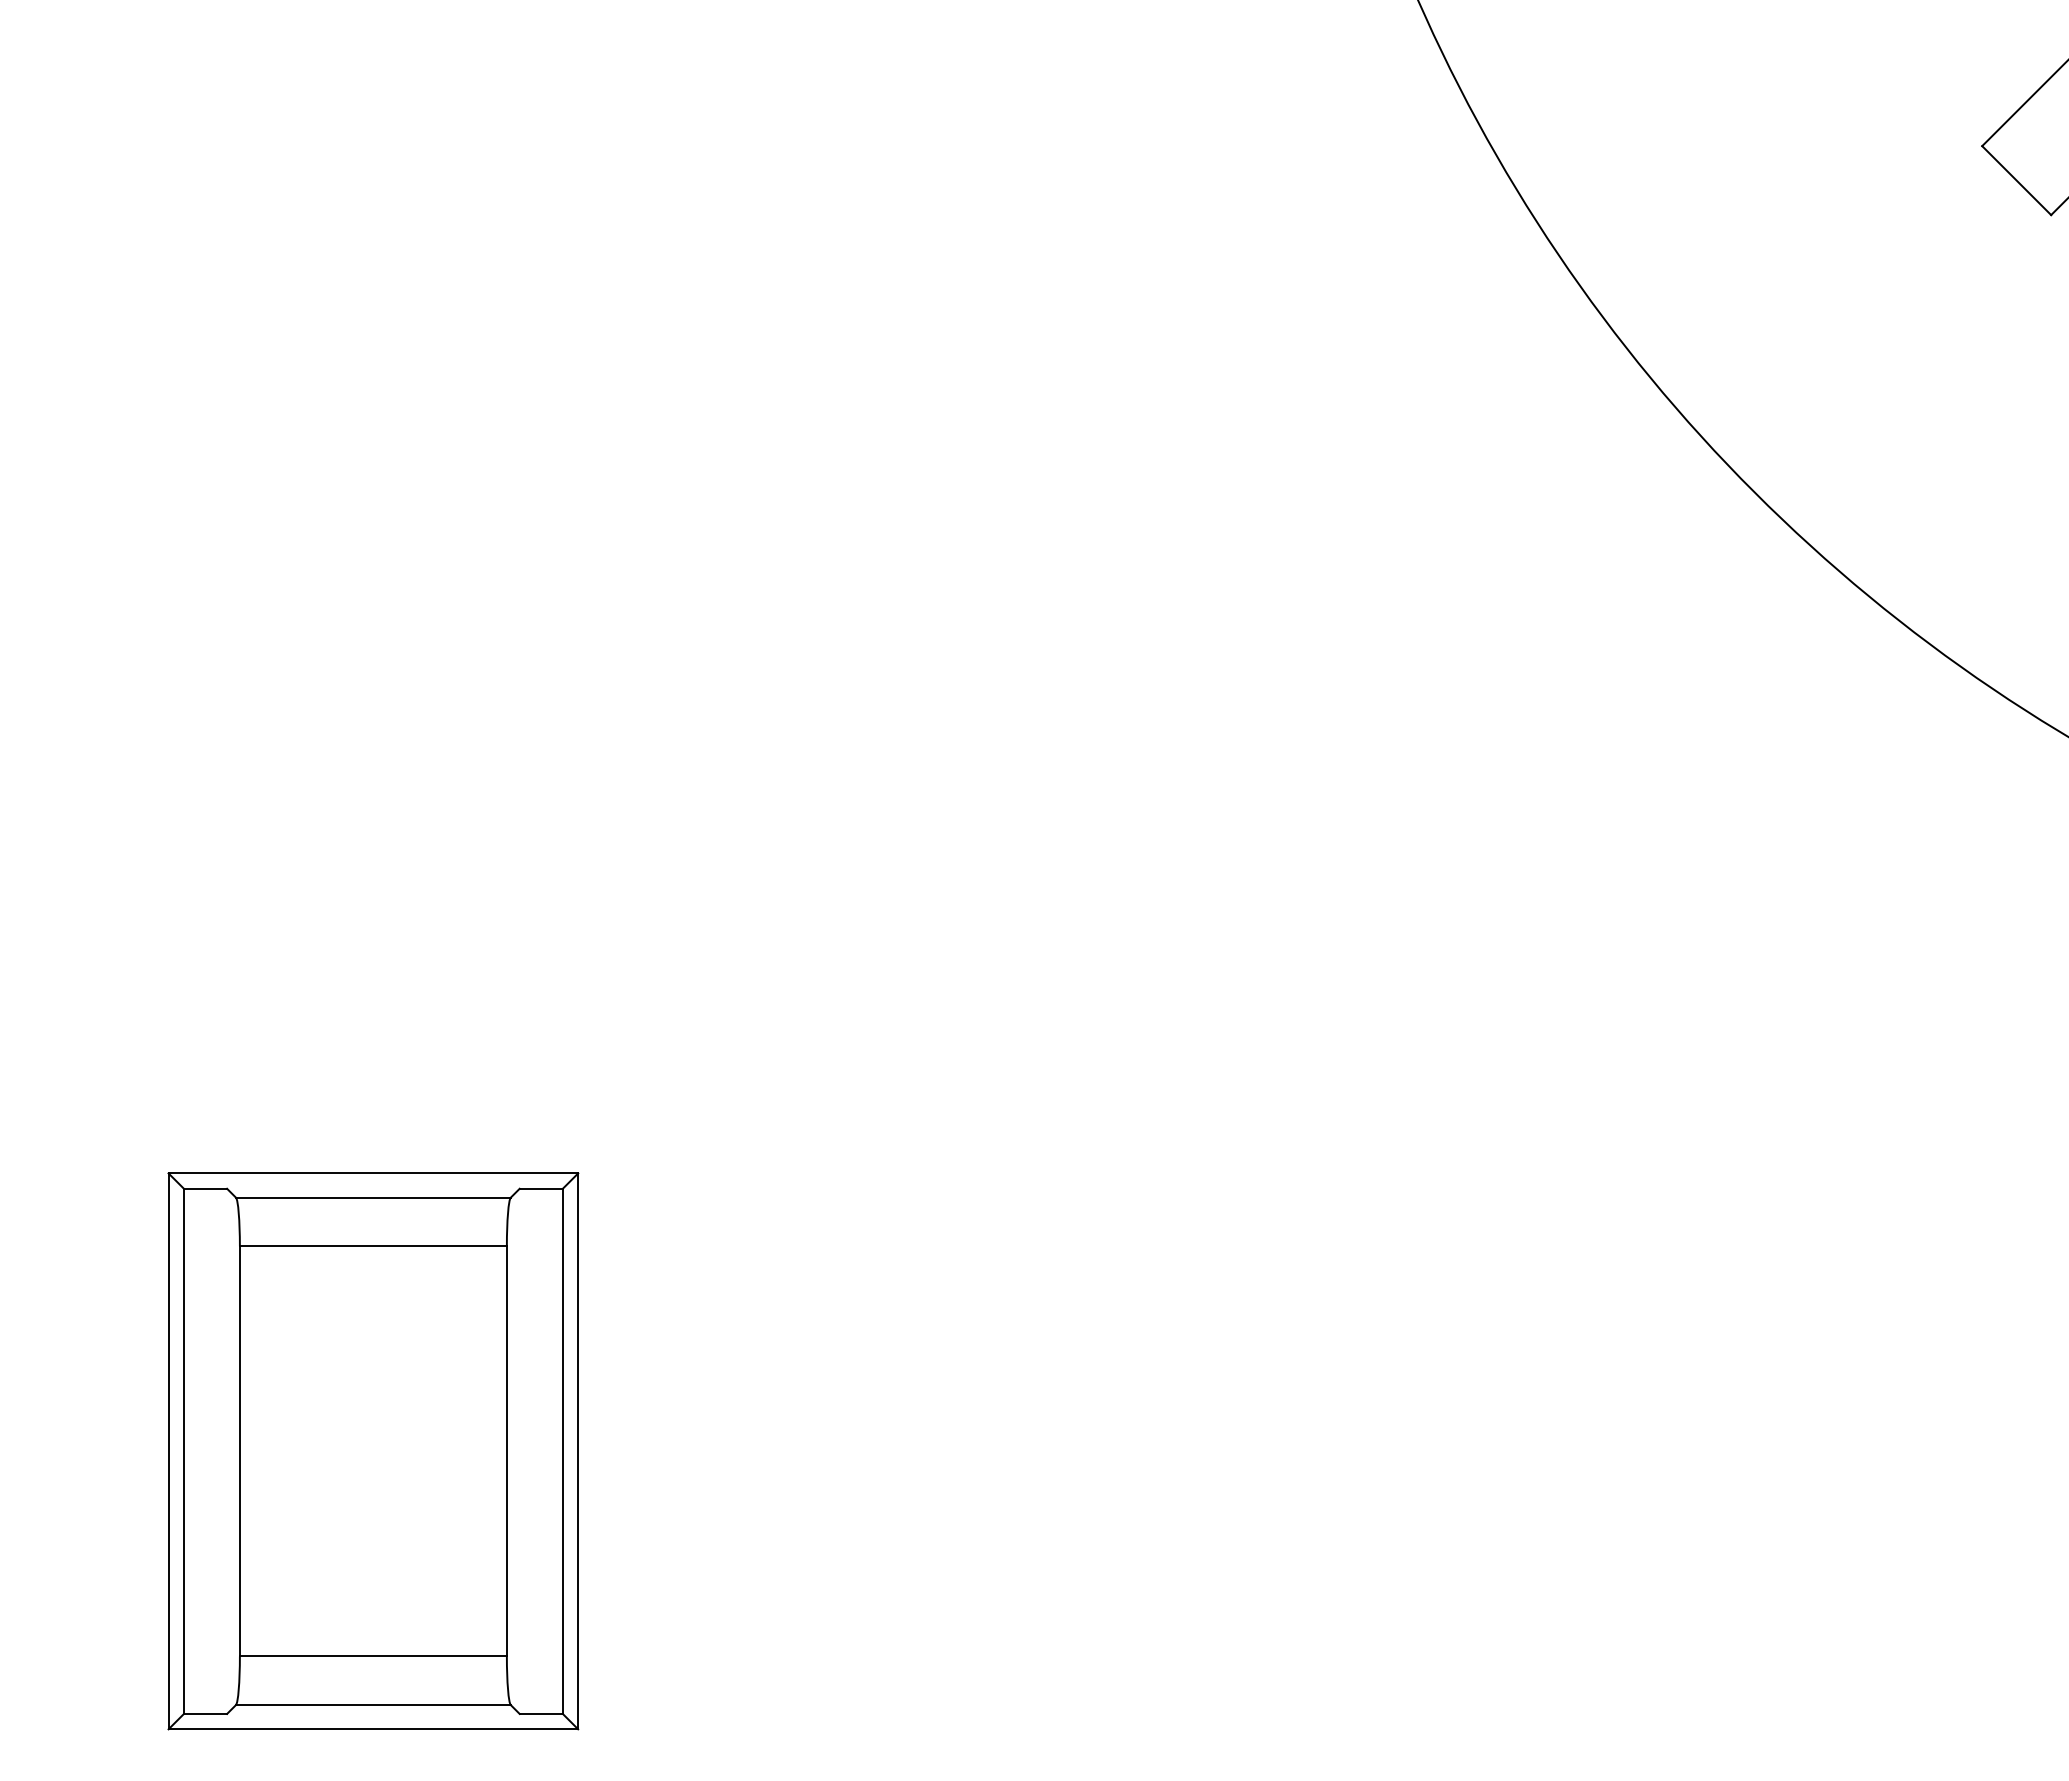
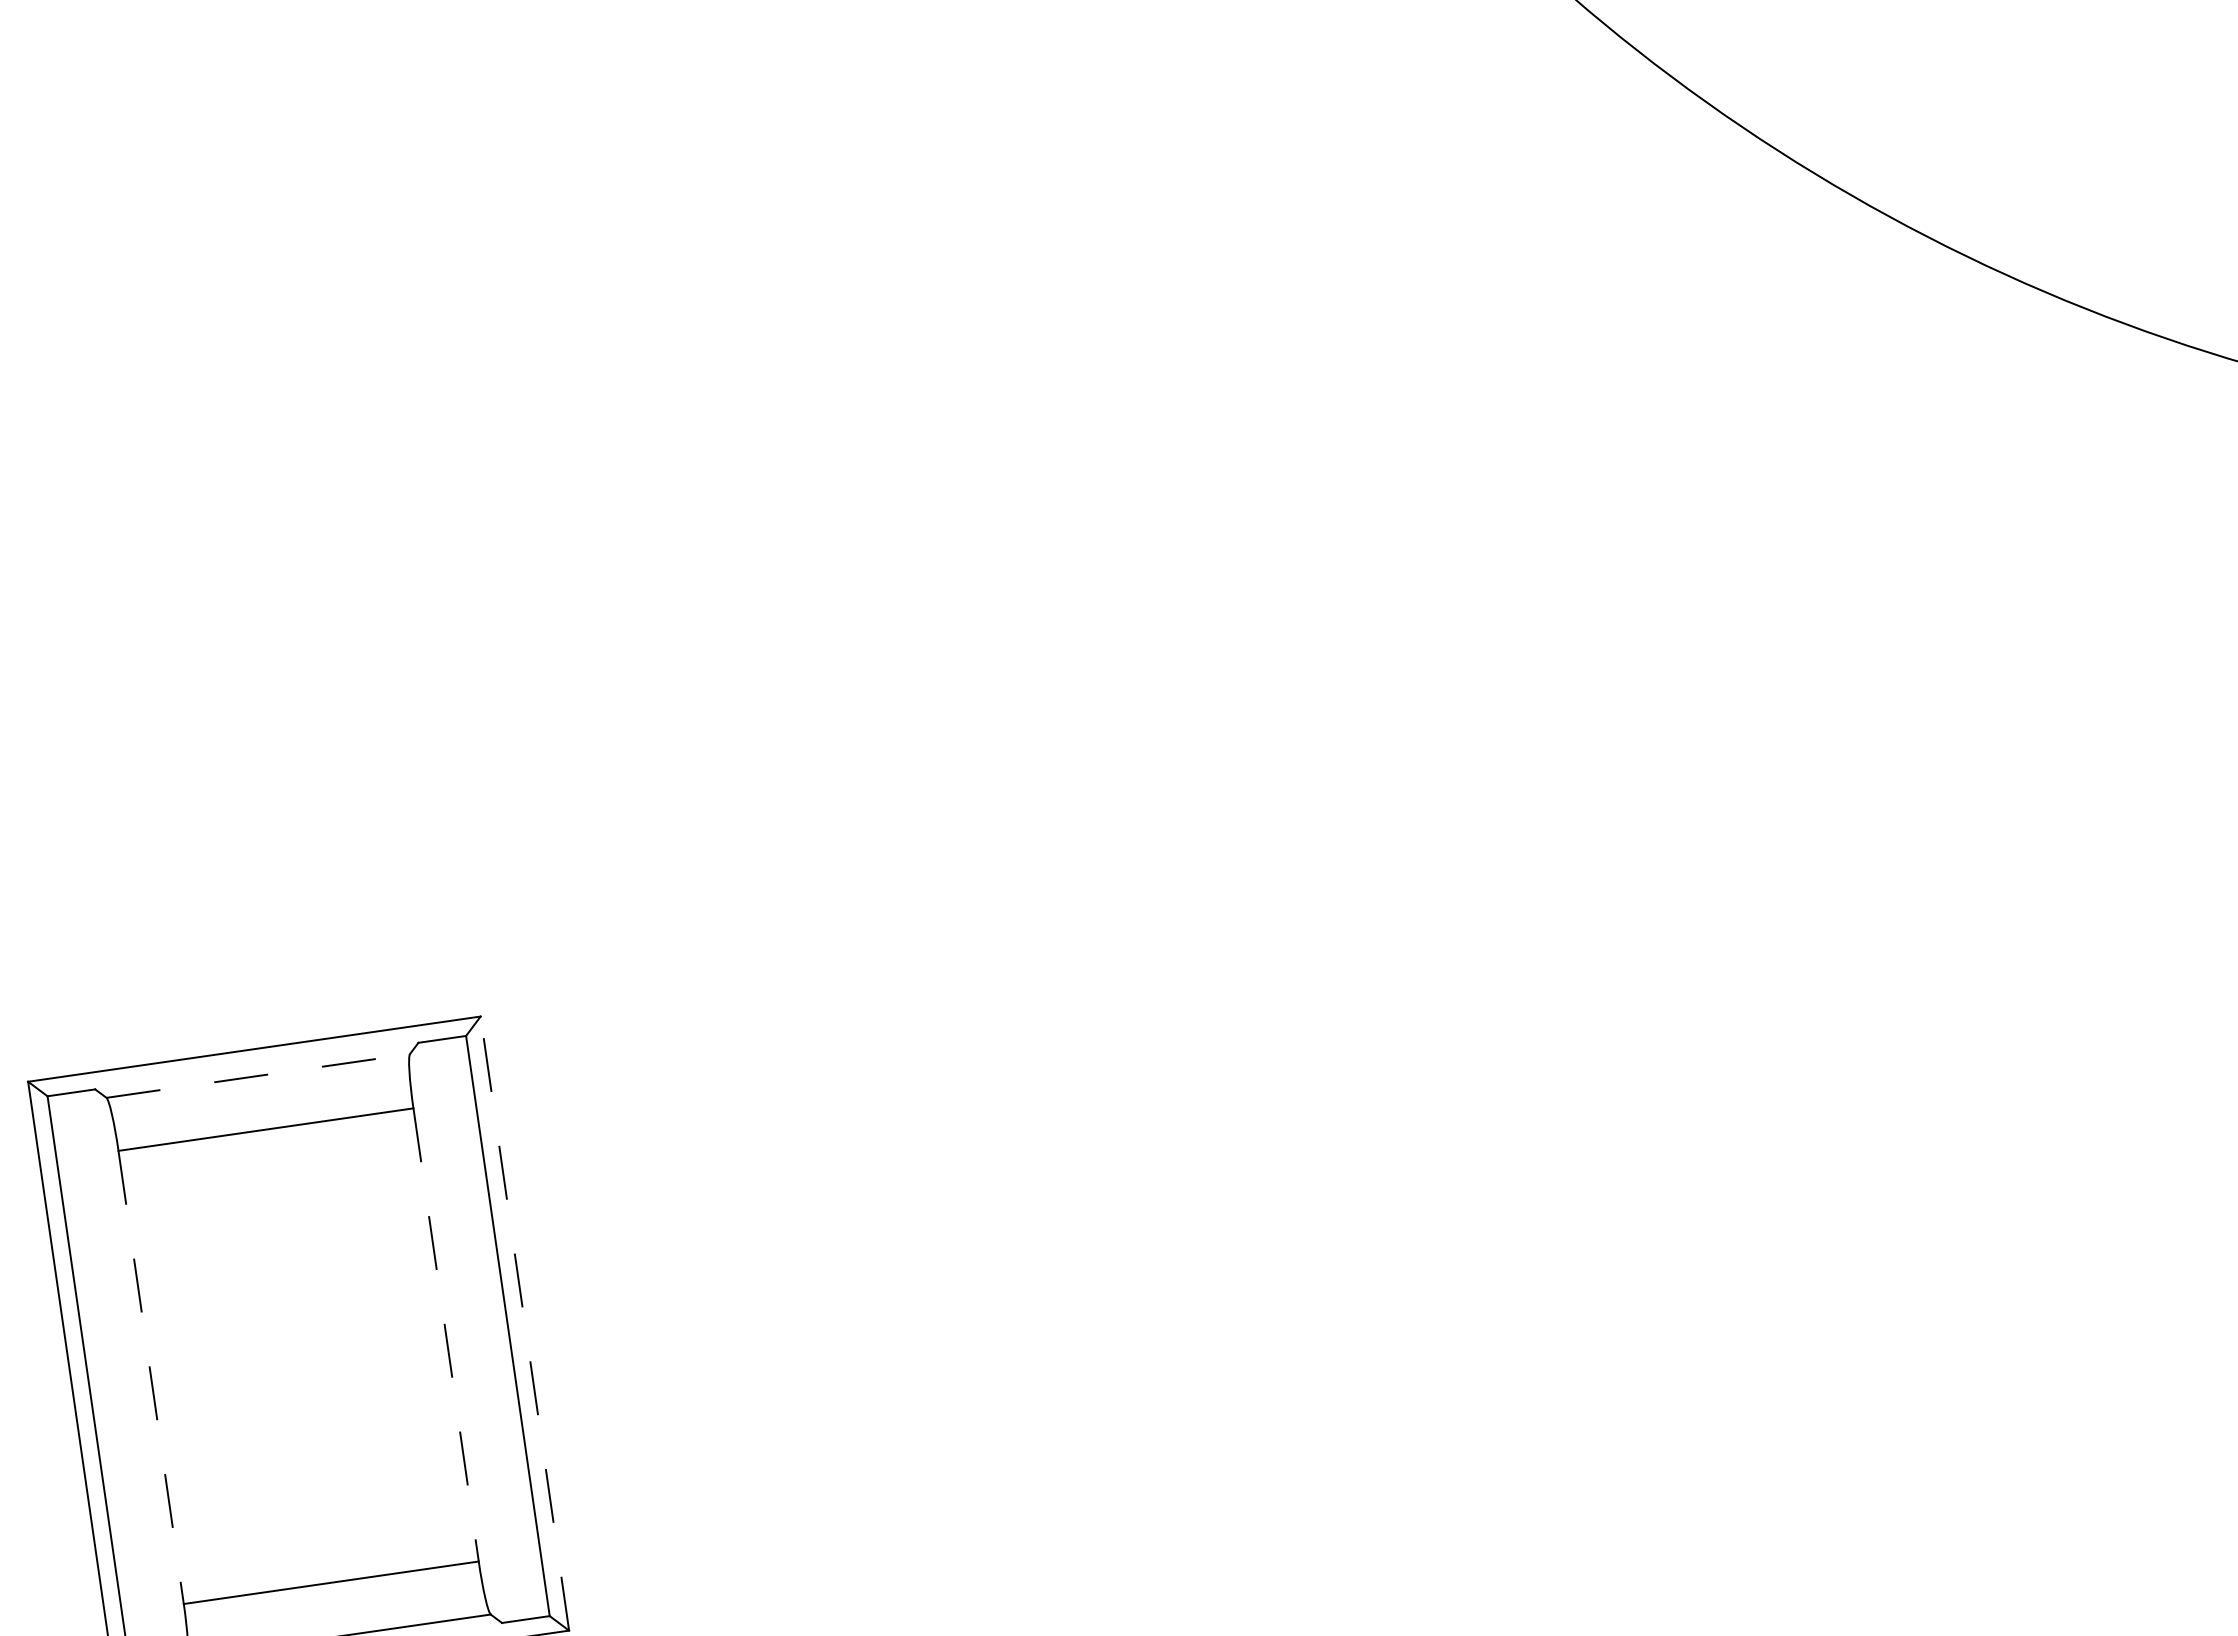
line: (373, 1197) -> (258, 1075), solid -> dashed
line: (239, 1451) -> (150, 1377), solid -> dashed
line: (506, 1451) -> (445, 1335), solid -> dashed
line: (578, 1451) -> (525, 1323), solid -> dashed

